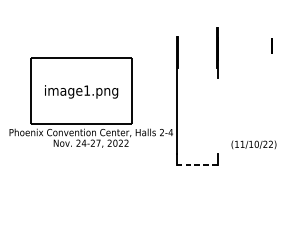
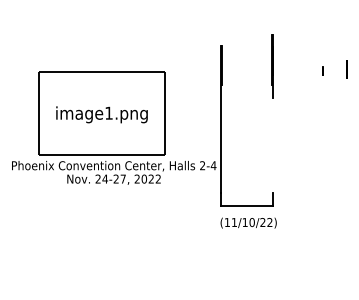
line: (271, 46) -> (346, 69), moved
part: (257, 56) -> (322, 70), added
text: (253, 144) -> (248, 222), moved
line: (197, 165) -> (246, 206), dashed -> solid

